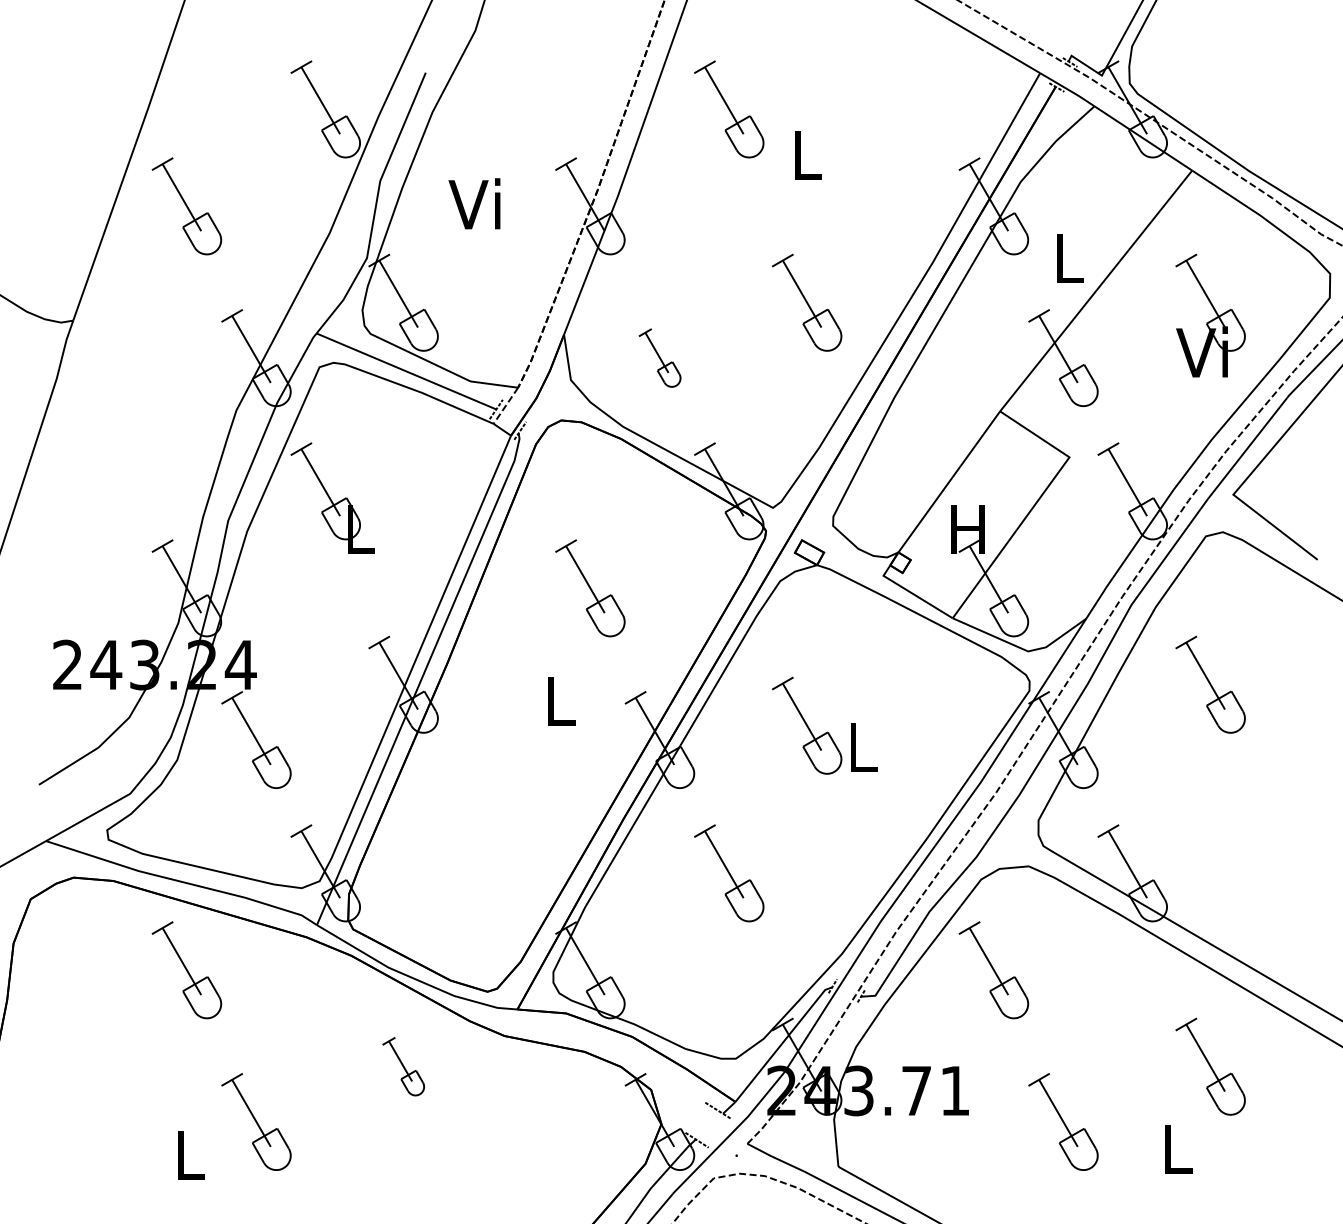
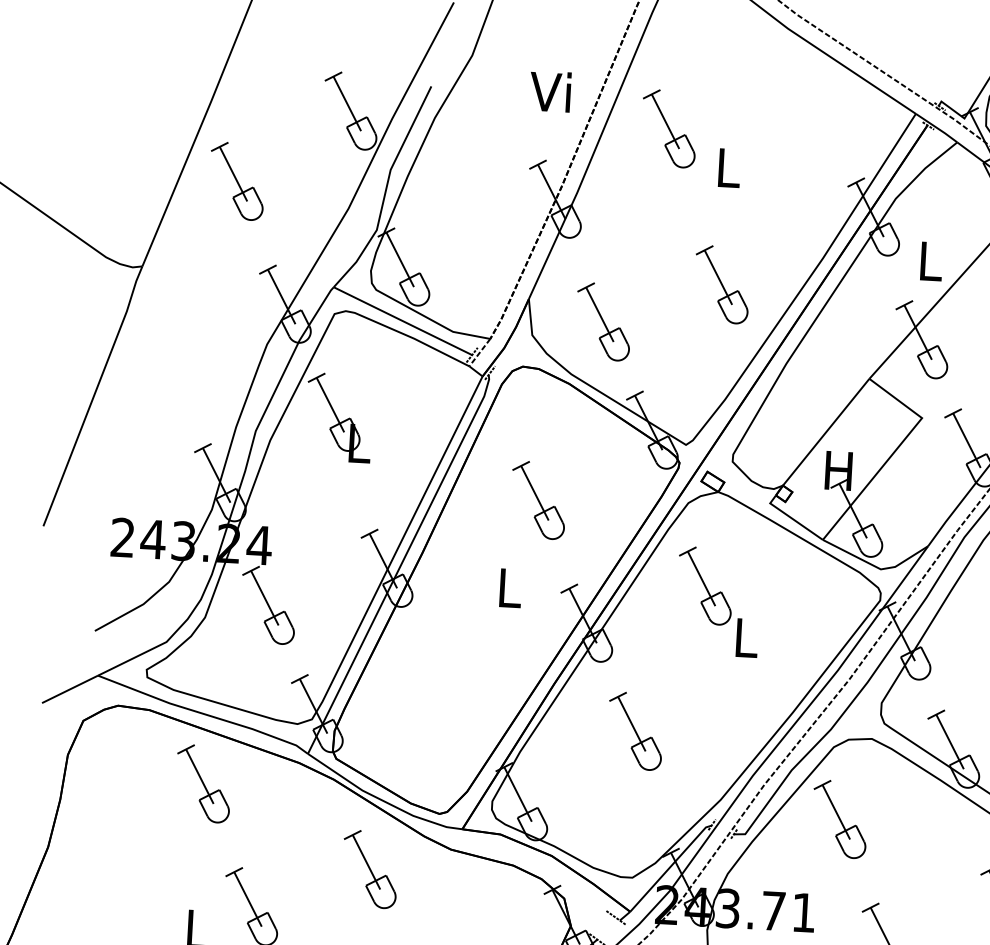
text: (474, 203) -> (550, 91), moved
part: (659, 357) -> (603, 321), size x1.67
part: (807, 725) -> (705, 585), moved
part: (403, 1066) -> (369, 869), size x1.67

